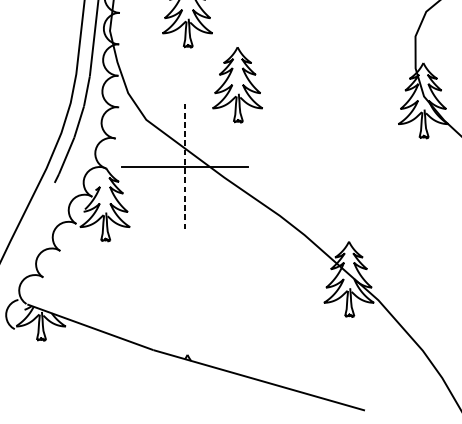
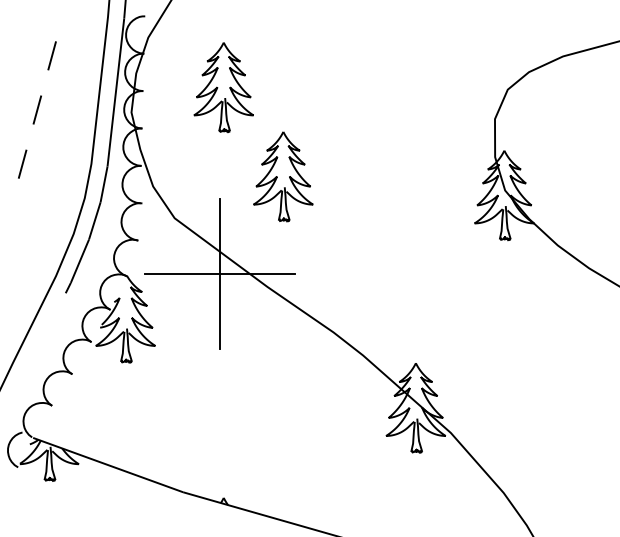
line: (30, 28) -> (37, 109), added
line: (18, 73) -> (22, 163), added
line: (184, 166) -> (220, 273), dashed -> solid

